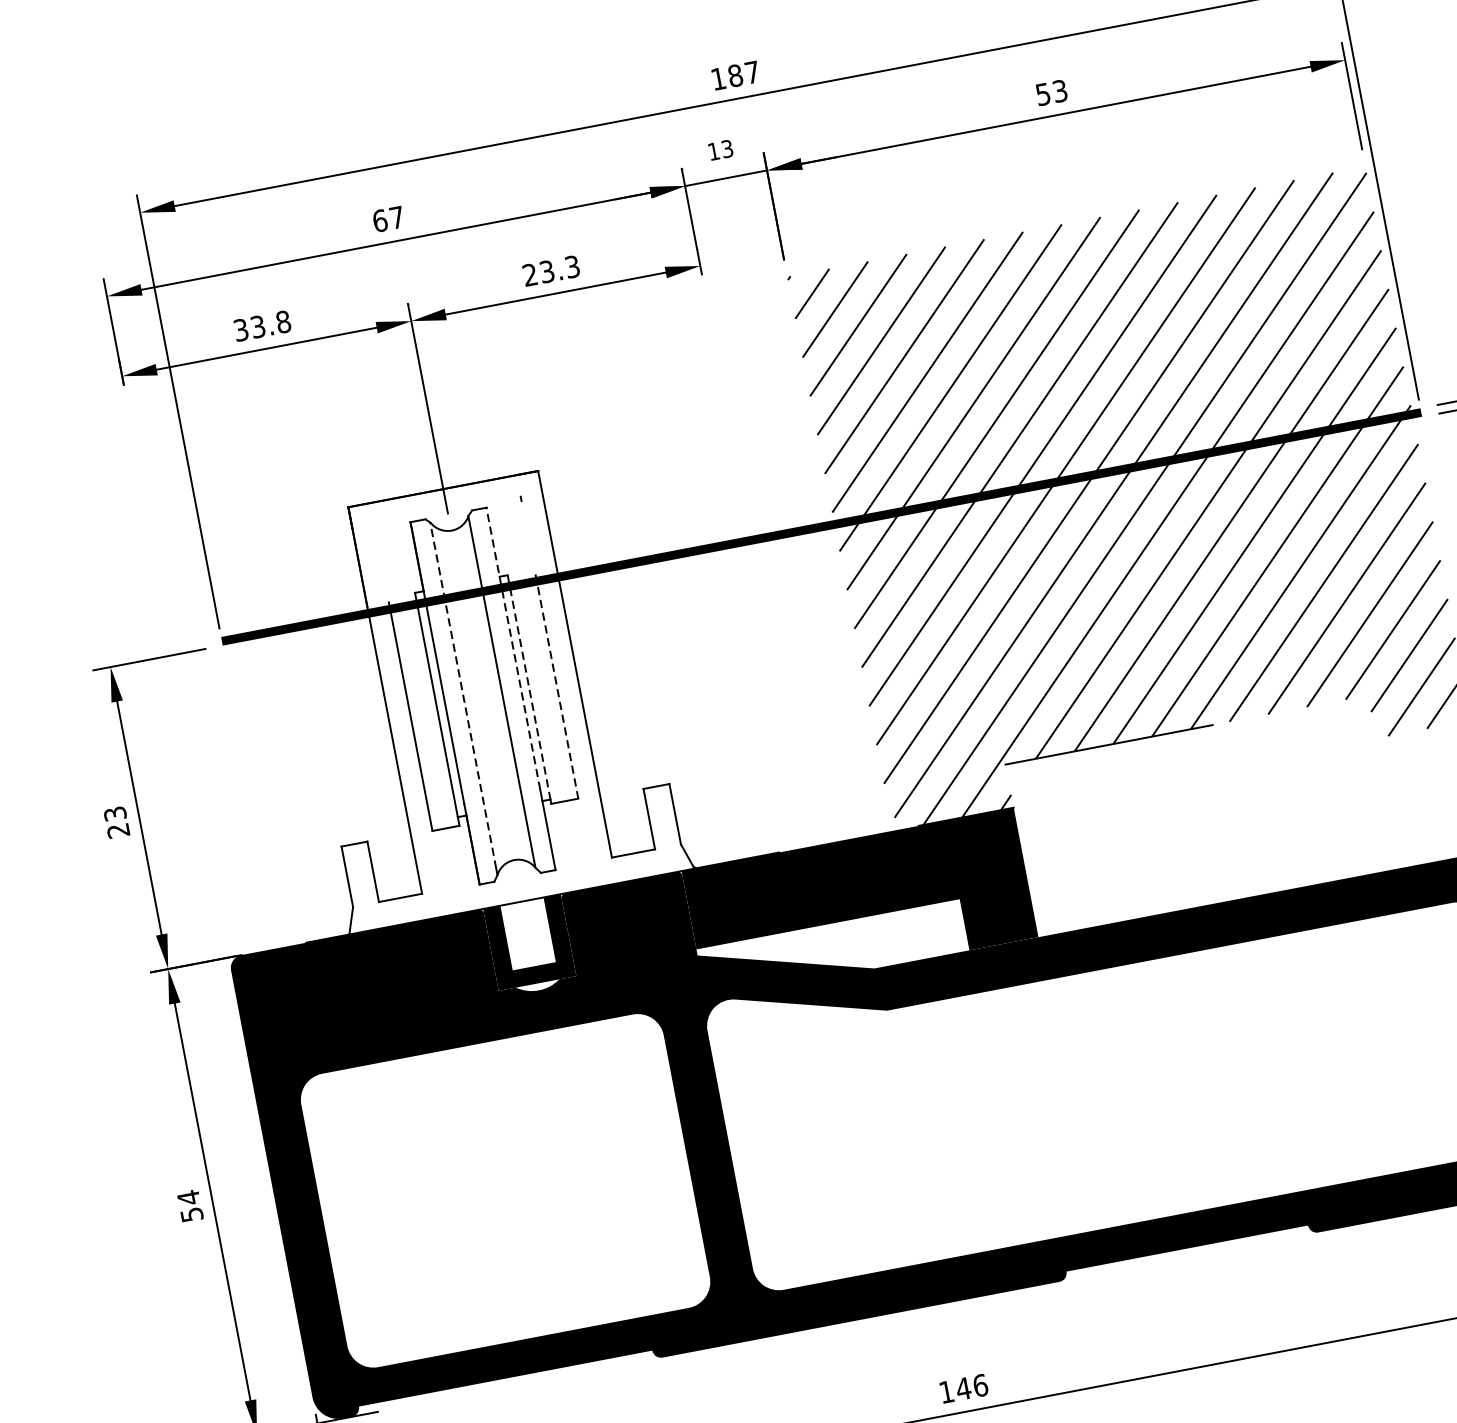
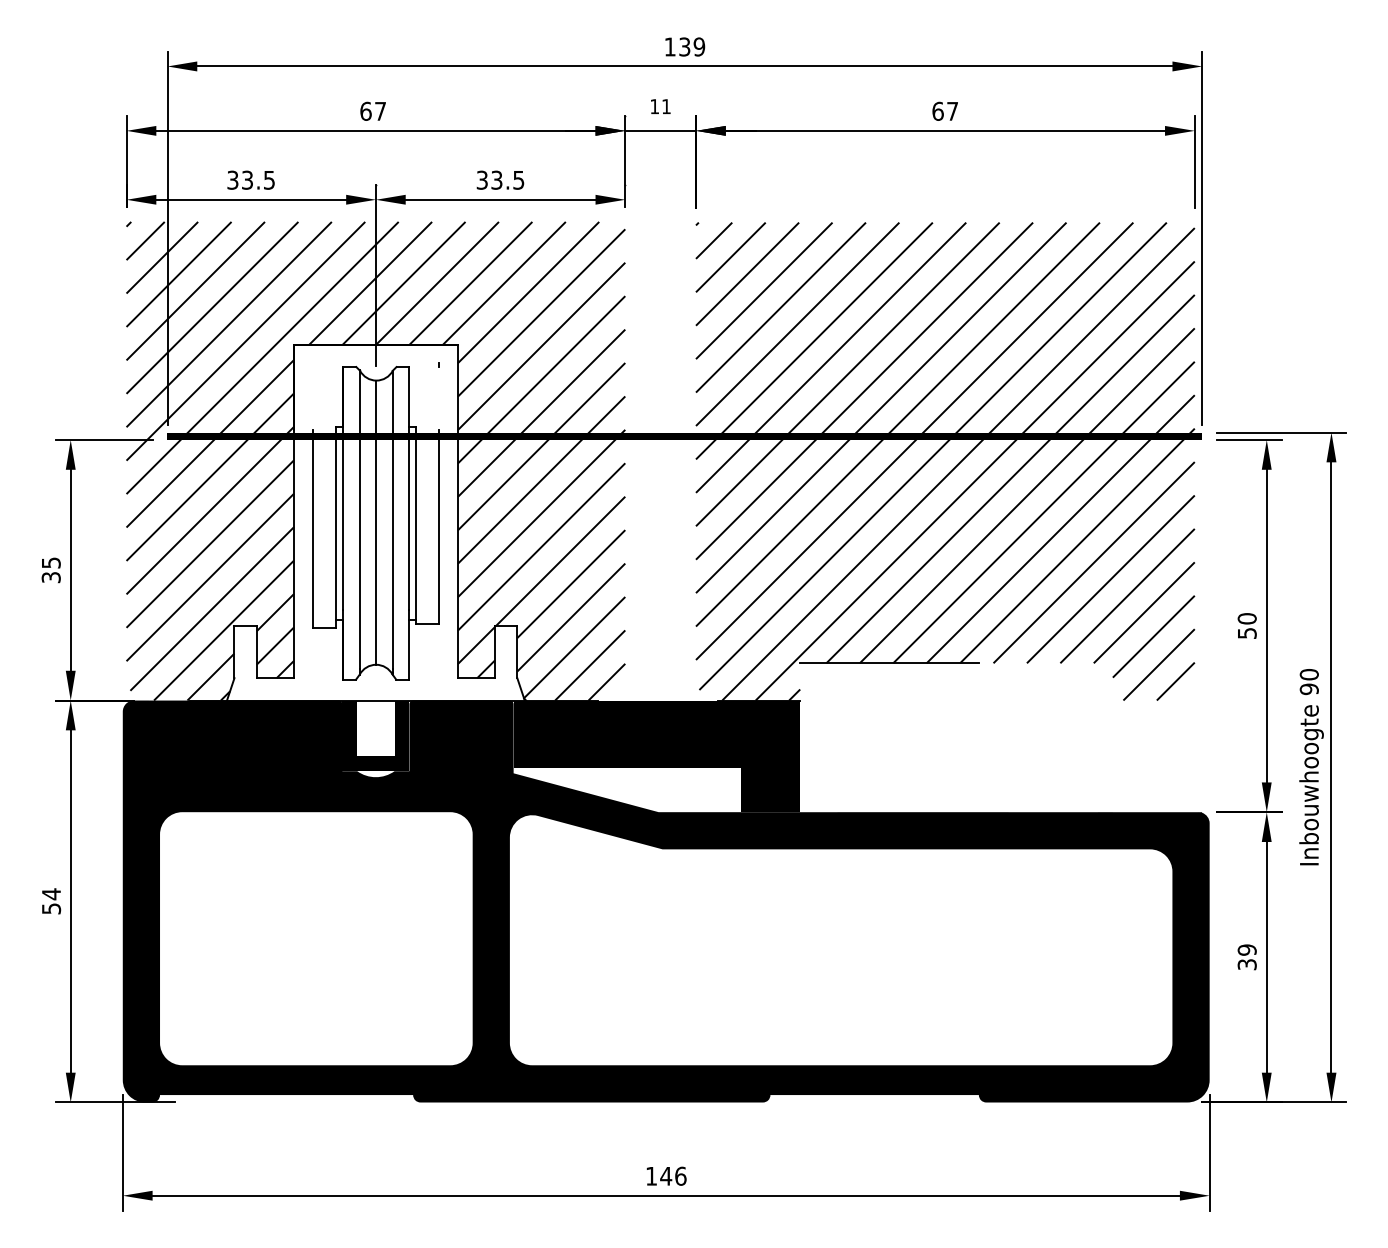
text: (744, 73) -> (692, 46), 187 -> 139
text: (1051, 91) -> (945, 110), 53 -> 67
text: (727, 148) -> (666, 106), 13 -> 11
text: (551, 270) -> (500, 179), 23.3 -> 33.5
text: (283, 321) -> (269, 179), 33.8 -> 33.5
hatch: (468, 623) -> (375, 460), added
line: (512, 648) -> (408, 488), dashed -> solid
line: (557, 686) -> (439, 527), dashed -> solid
line: (528, 687) -> (415, 523), dashed -> solid
line: (462, 695) -> (359, 519), dashed -> solid
line: (482, 695) -> (375, 522), added
text: (116, 822) -> (50, 570), 23 -> 35

